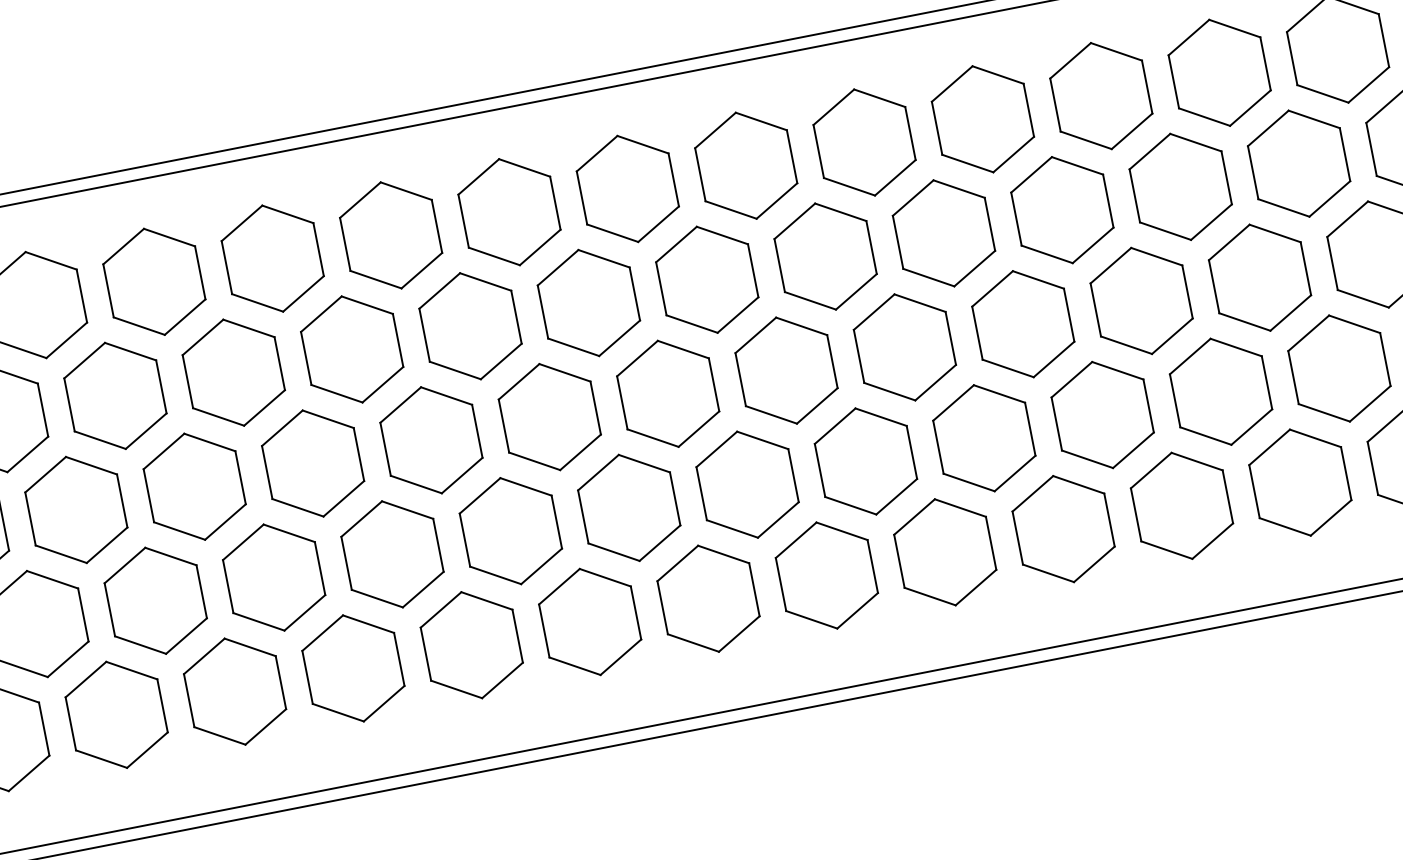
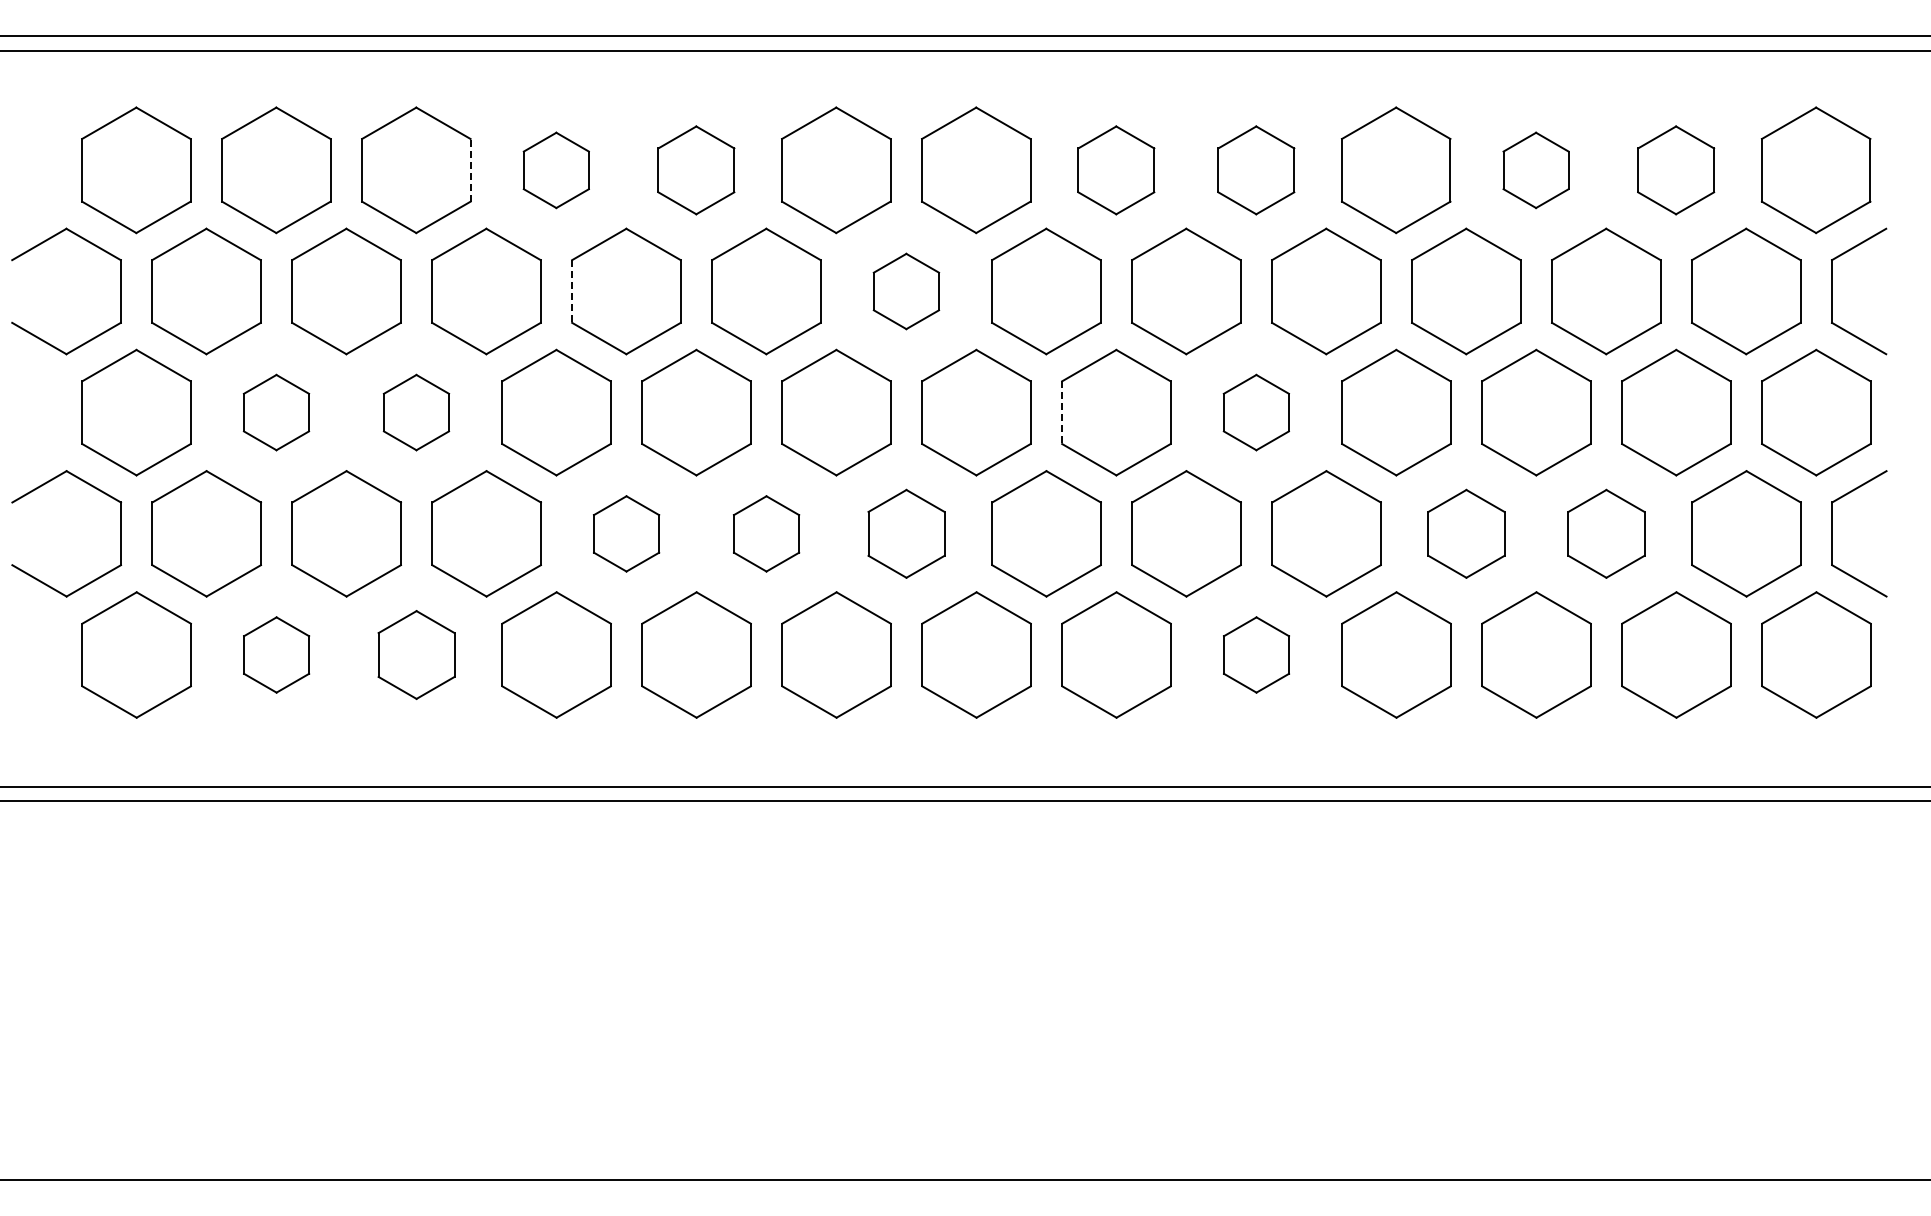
part: (1219, 73) -> (1675, 170), size x0.7
part: (1100, 96) -> (1535, 170), size x0.6
part: (864, 142) -> (1256, 170), size x0.7
part: (746, 165) -> (1116, 170), size x0.7
part: (391, 235) -> (696, 170), size x0.7
part: (272, 258) -> (556, 170), size x0.6
line: (200, 272) -> (470, 169), solid -> dashed
part: (588, 303) -> (906, 291), size x0.6
part: (905, 347) -> (1256, 412), size x0.6
line: (306, 359) -> (572, 292), solid -> dashed
line: (741, 380) -> (1062, 413), solid -> dashed
part: (1221, 391) -> (1606, 533), size x0.7
part: (1102, 414) -> (1466, 533), size x0.7
part: (194, 486) -> (416, 412), size x0.6
part: (629, 507) -> (906, 533), size x0.7
part: (76, 509) -> (276, 412), size x0.6
part: (510, 530) -> (766, 533), size x0.6
part: (945, 551) -> (1256, 654), size x0.6
part: (392, 554) -> (626, 533), size x0.6
part: (234, 691) -> (416, 654), size x0.7
part: (116, 714) -> (276, 654), size x0.6

